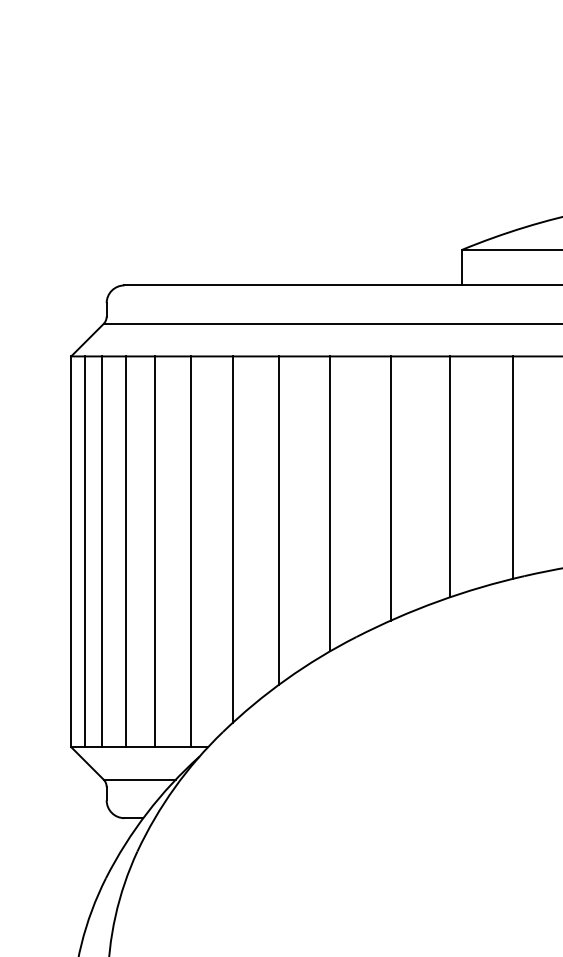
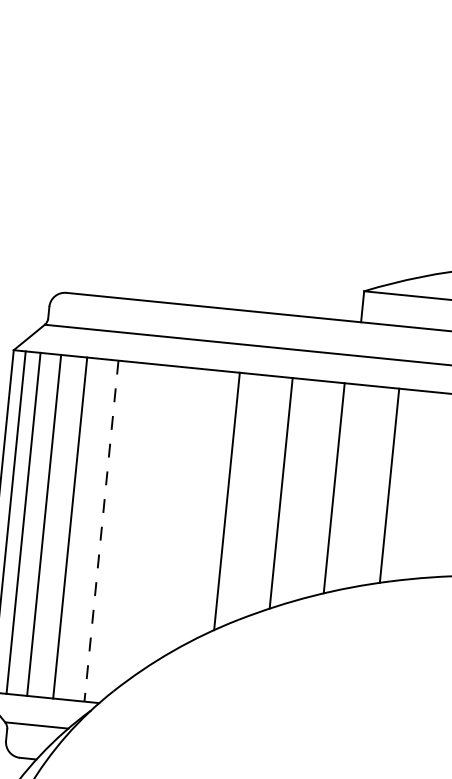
line: (279, 520) -> (181, 511), removed
line: (232, 539) -> (138, 524), removed
line: (191, 552) -> (101, 531), solid -> dashed

